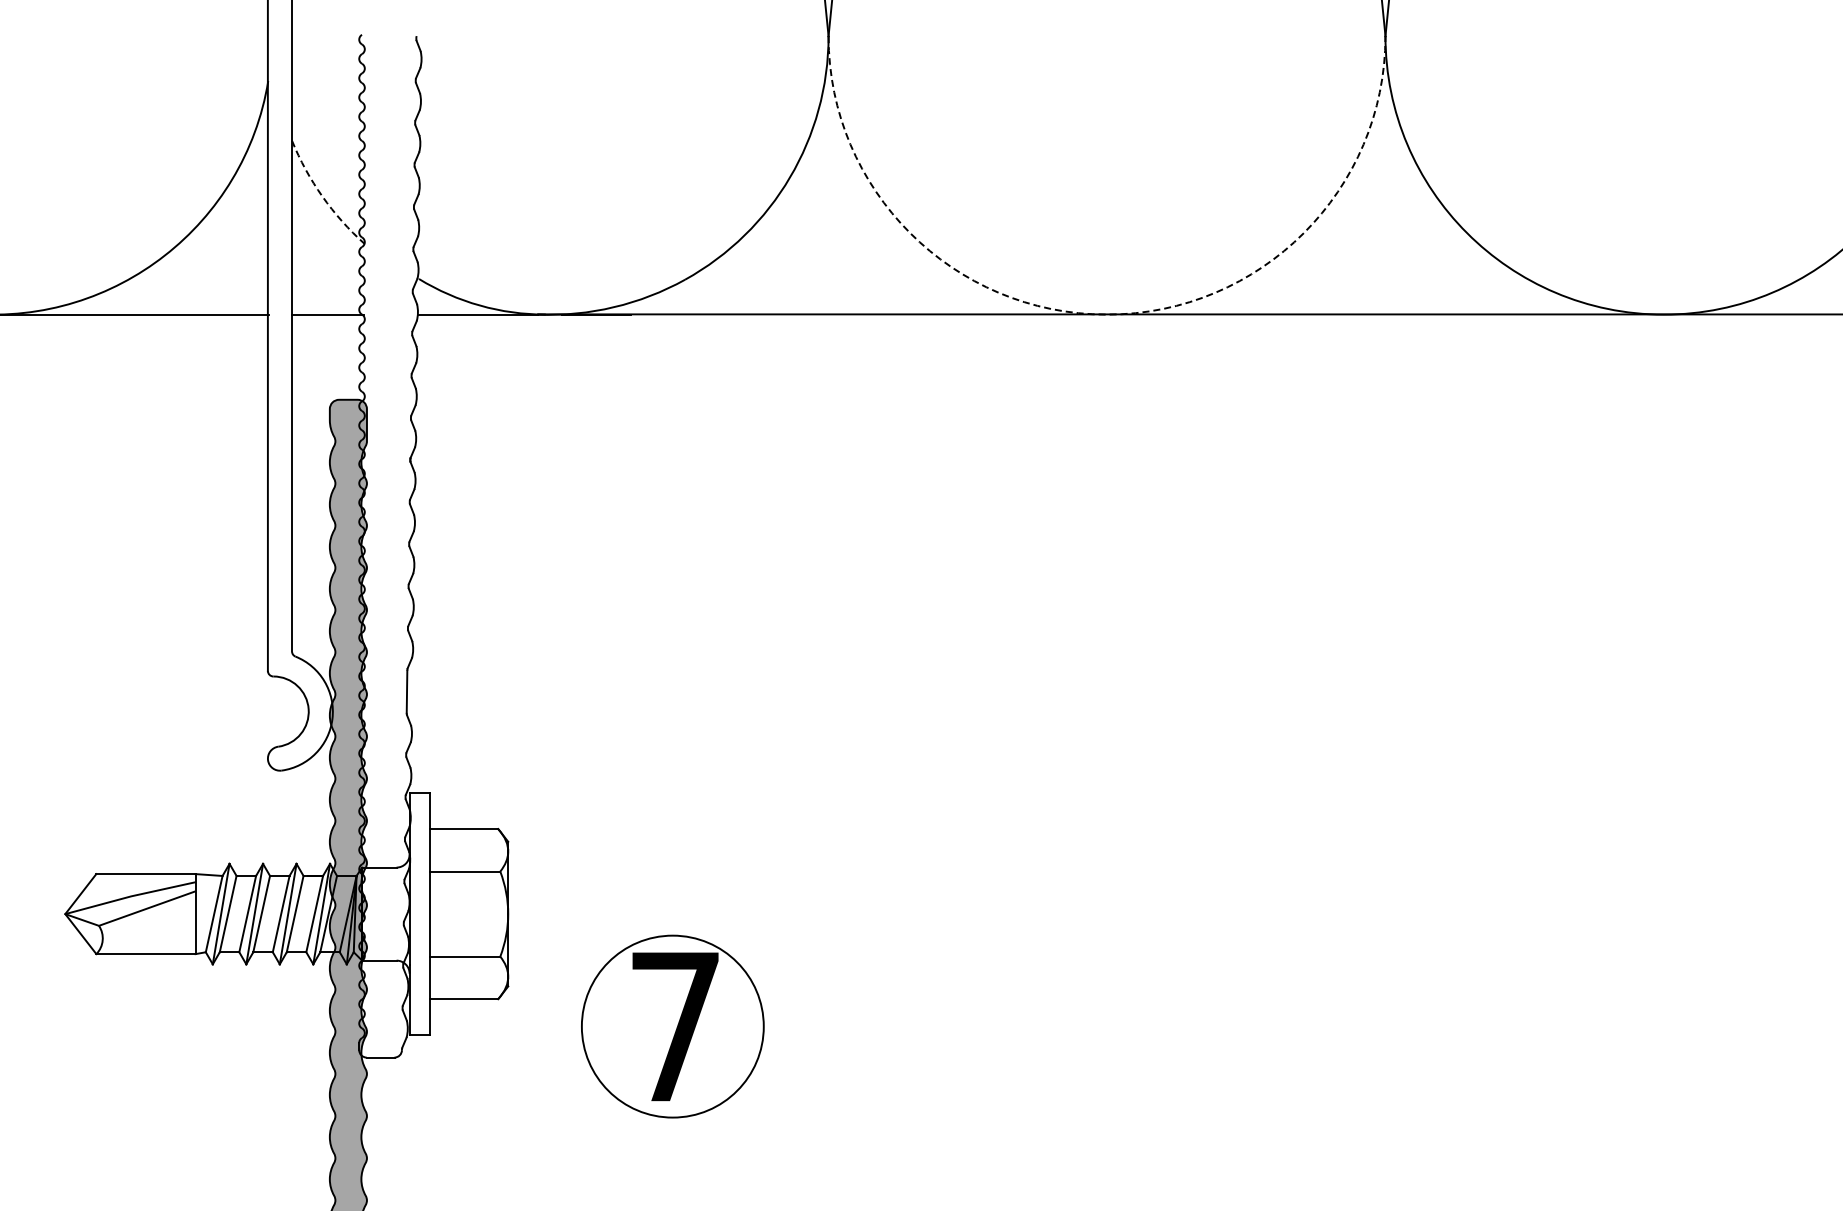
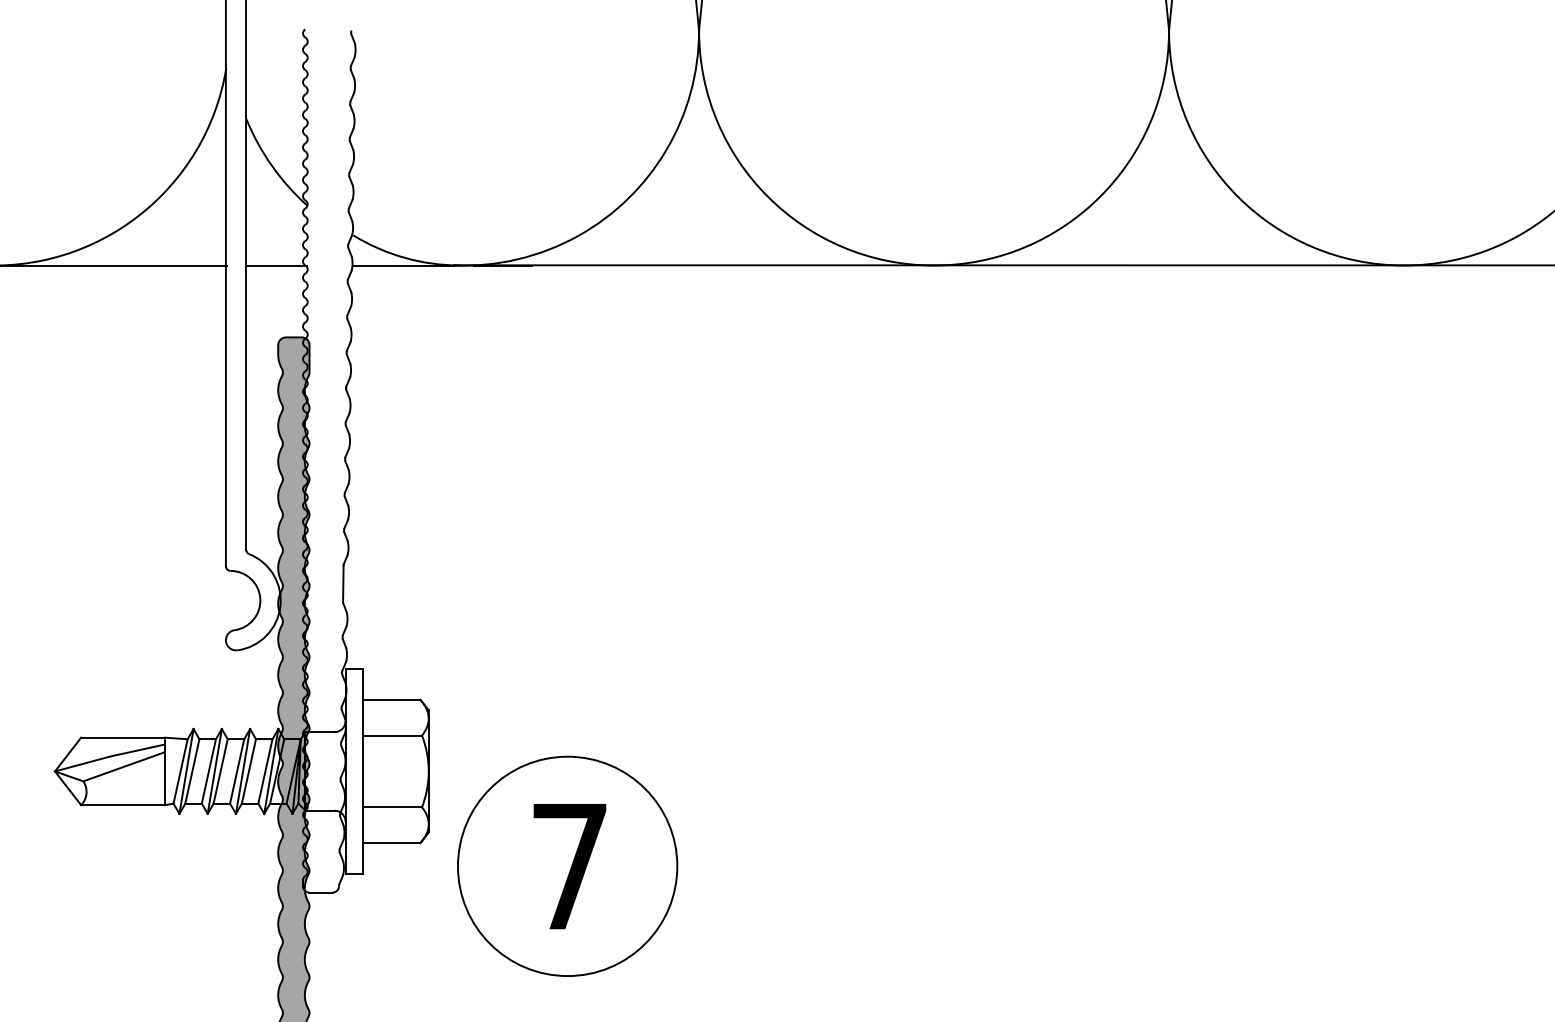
arc: (322, 196) -> (272, 165), dashed -> solid
arc: (1107, 314) -> (934, 265), dashed -> solid
circle: (672, 1026) -> (567, 866), size x1.43

